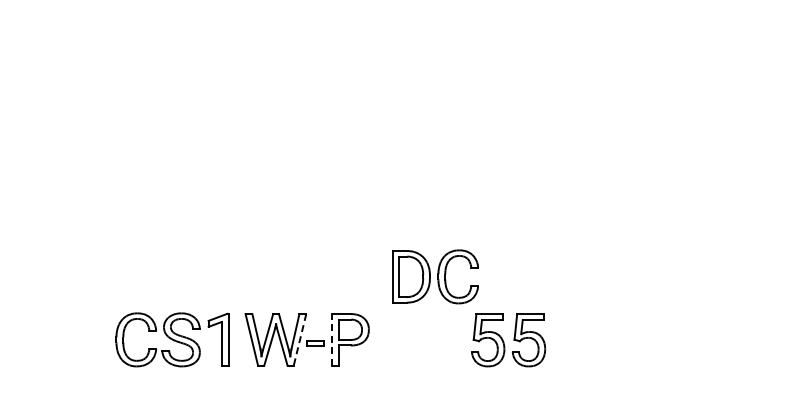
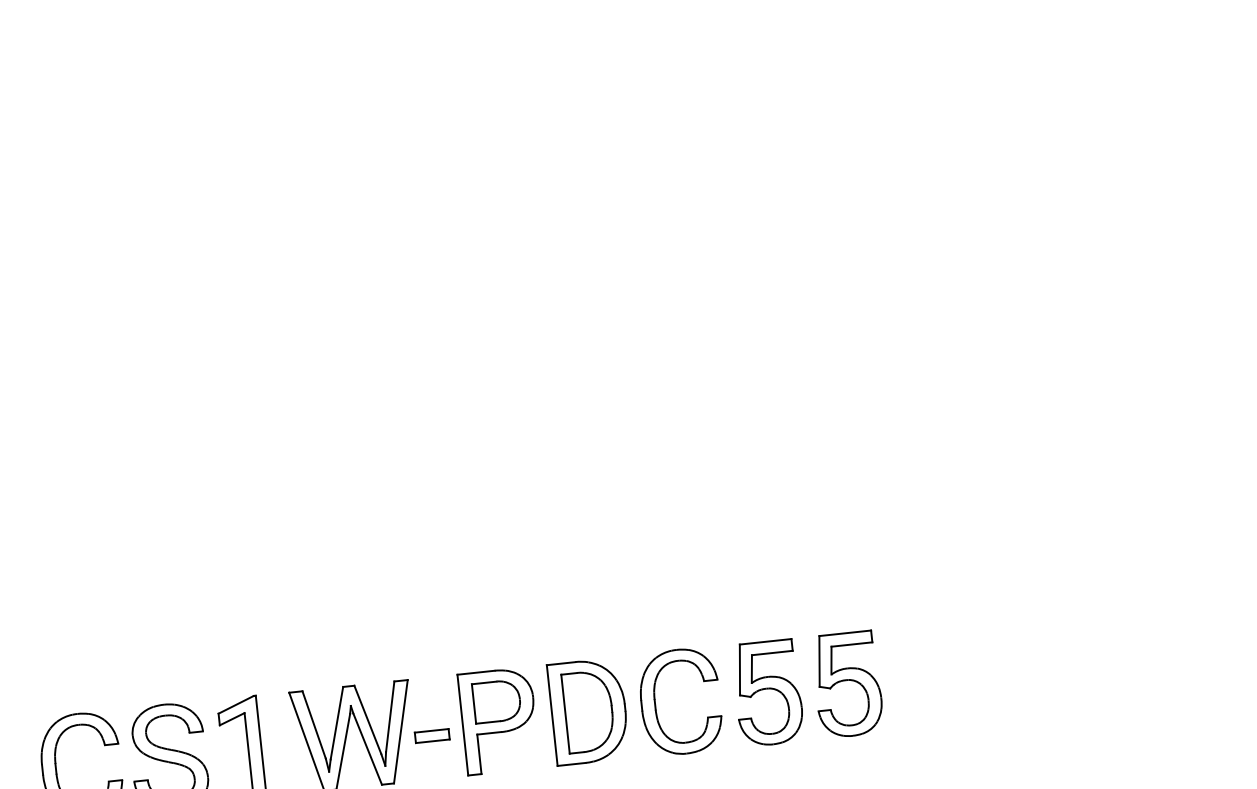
part: (435, 276) -> (635, 705), moved
line: (300, 339) -> (401, 730), dashed -> solid
line: (331, 339) -> (462, 724), dashed -> solid

